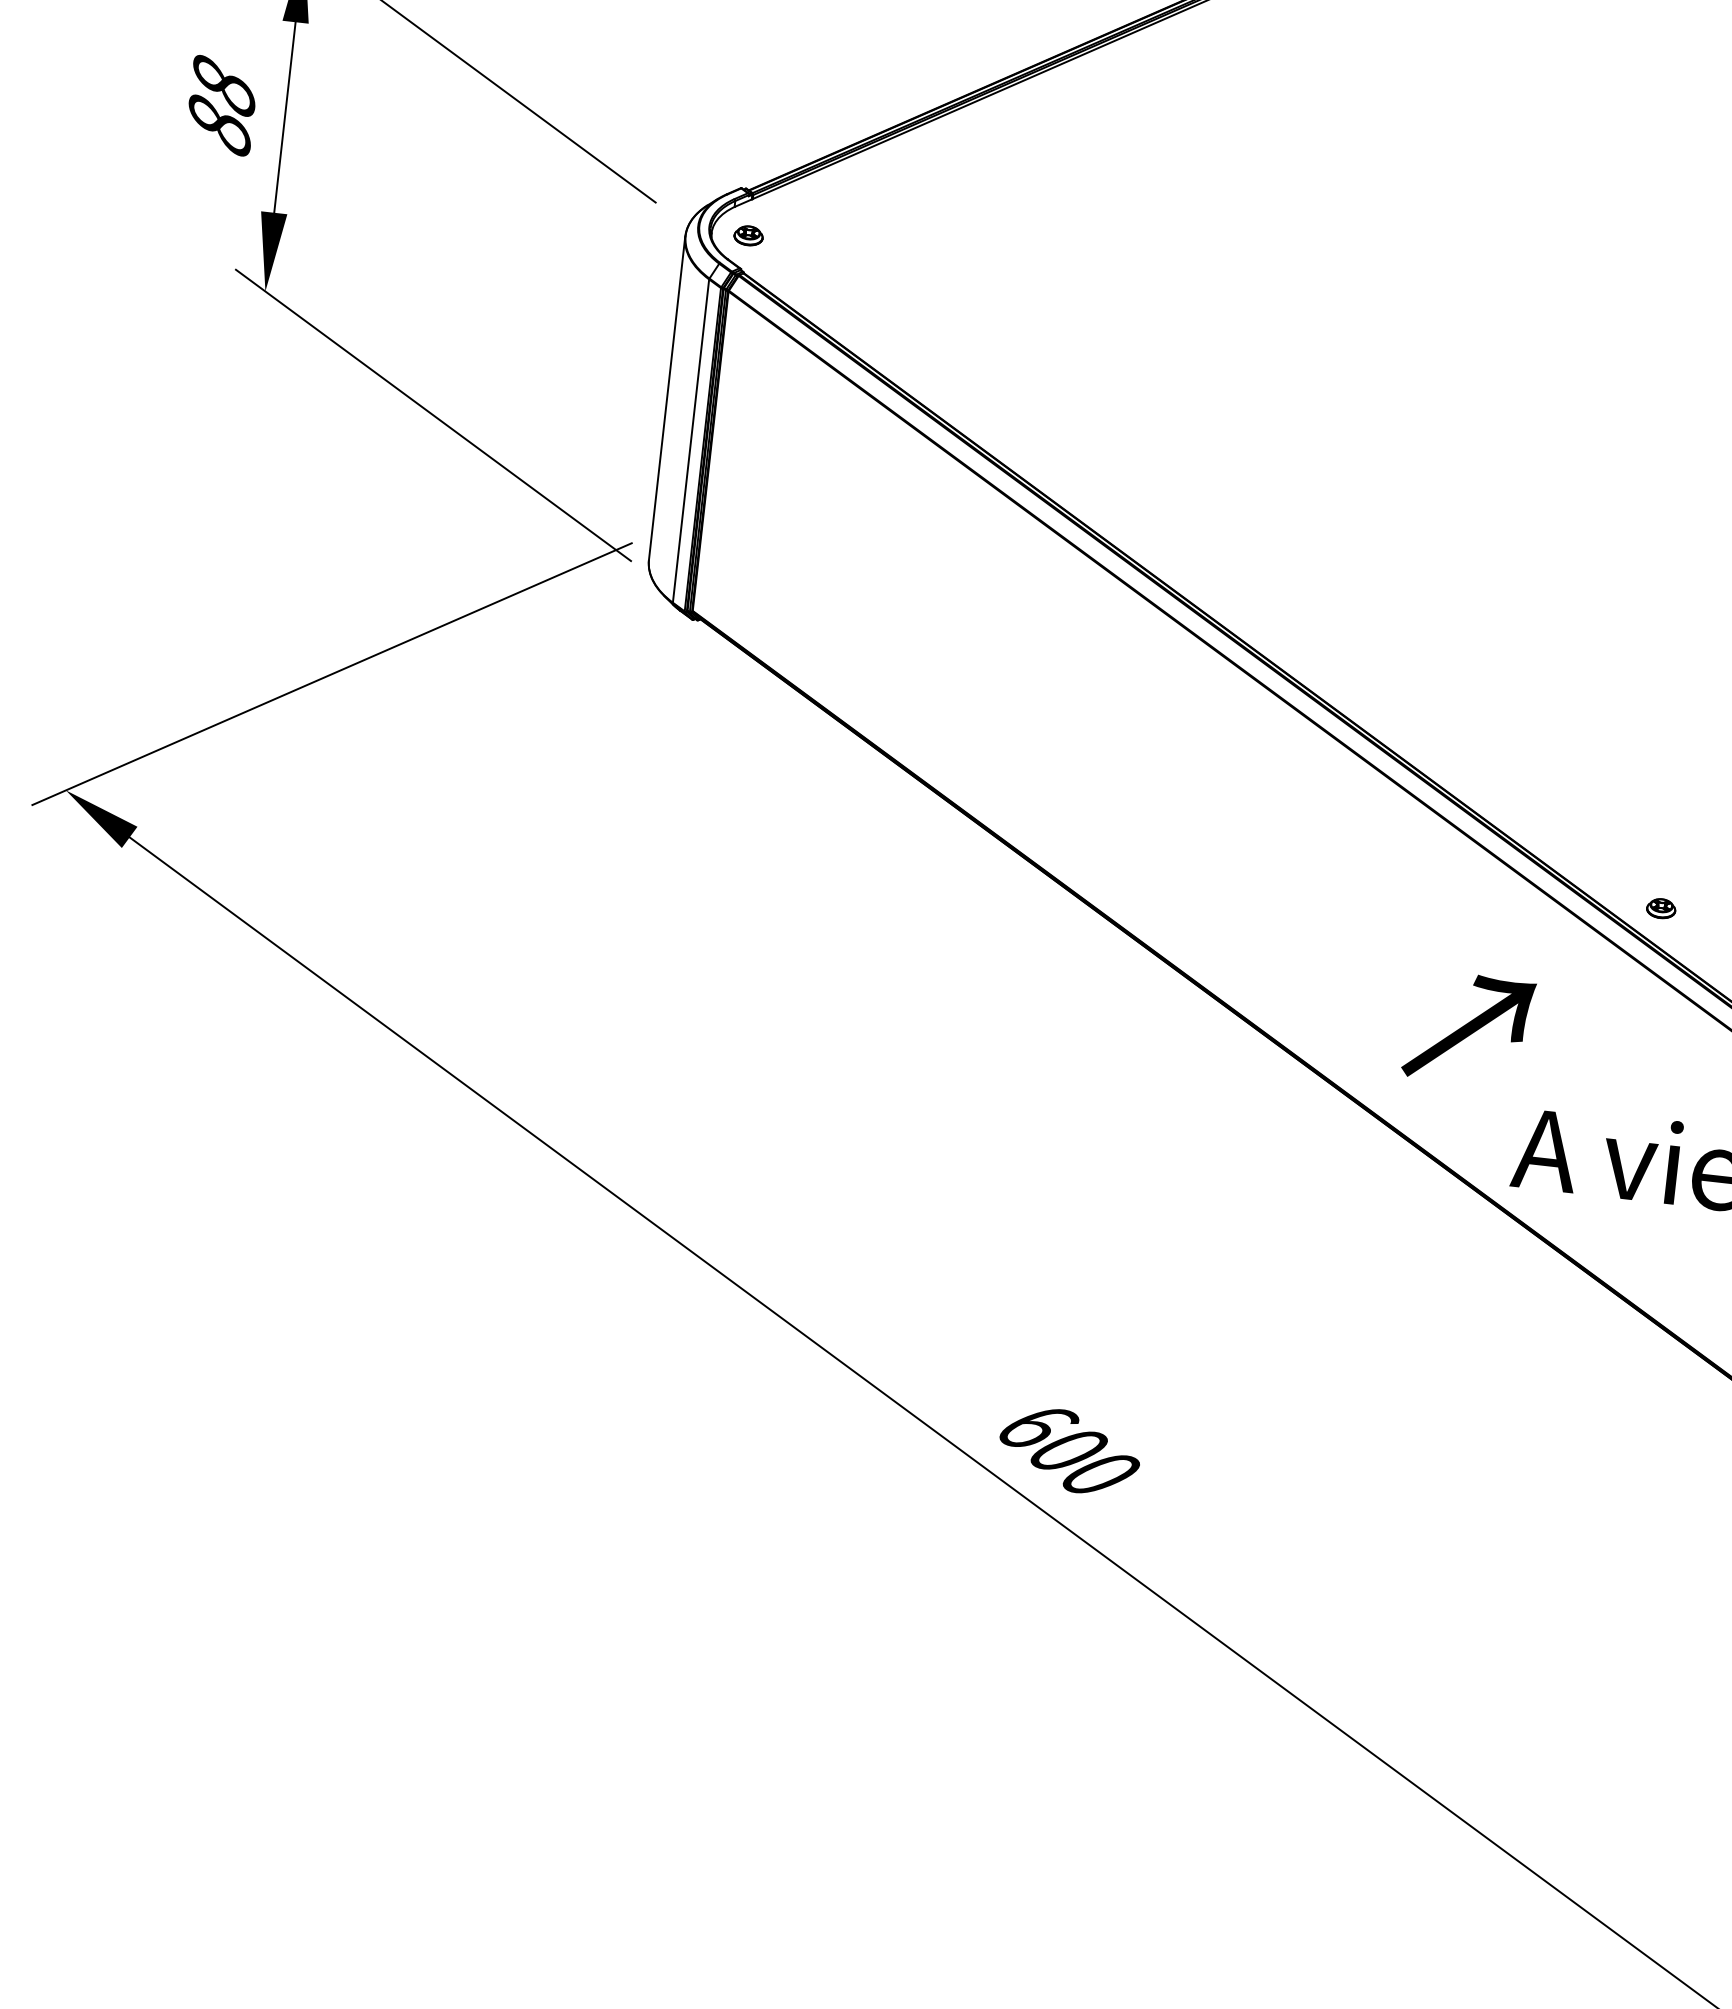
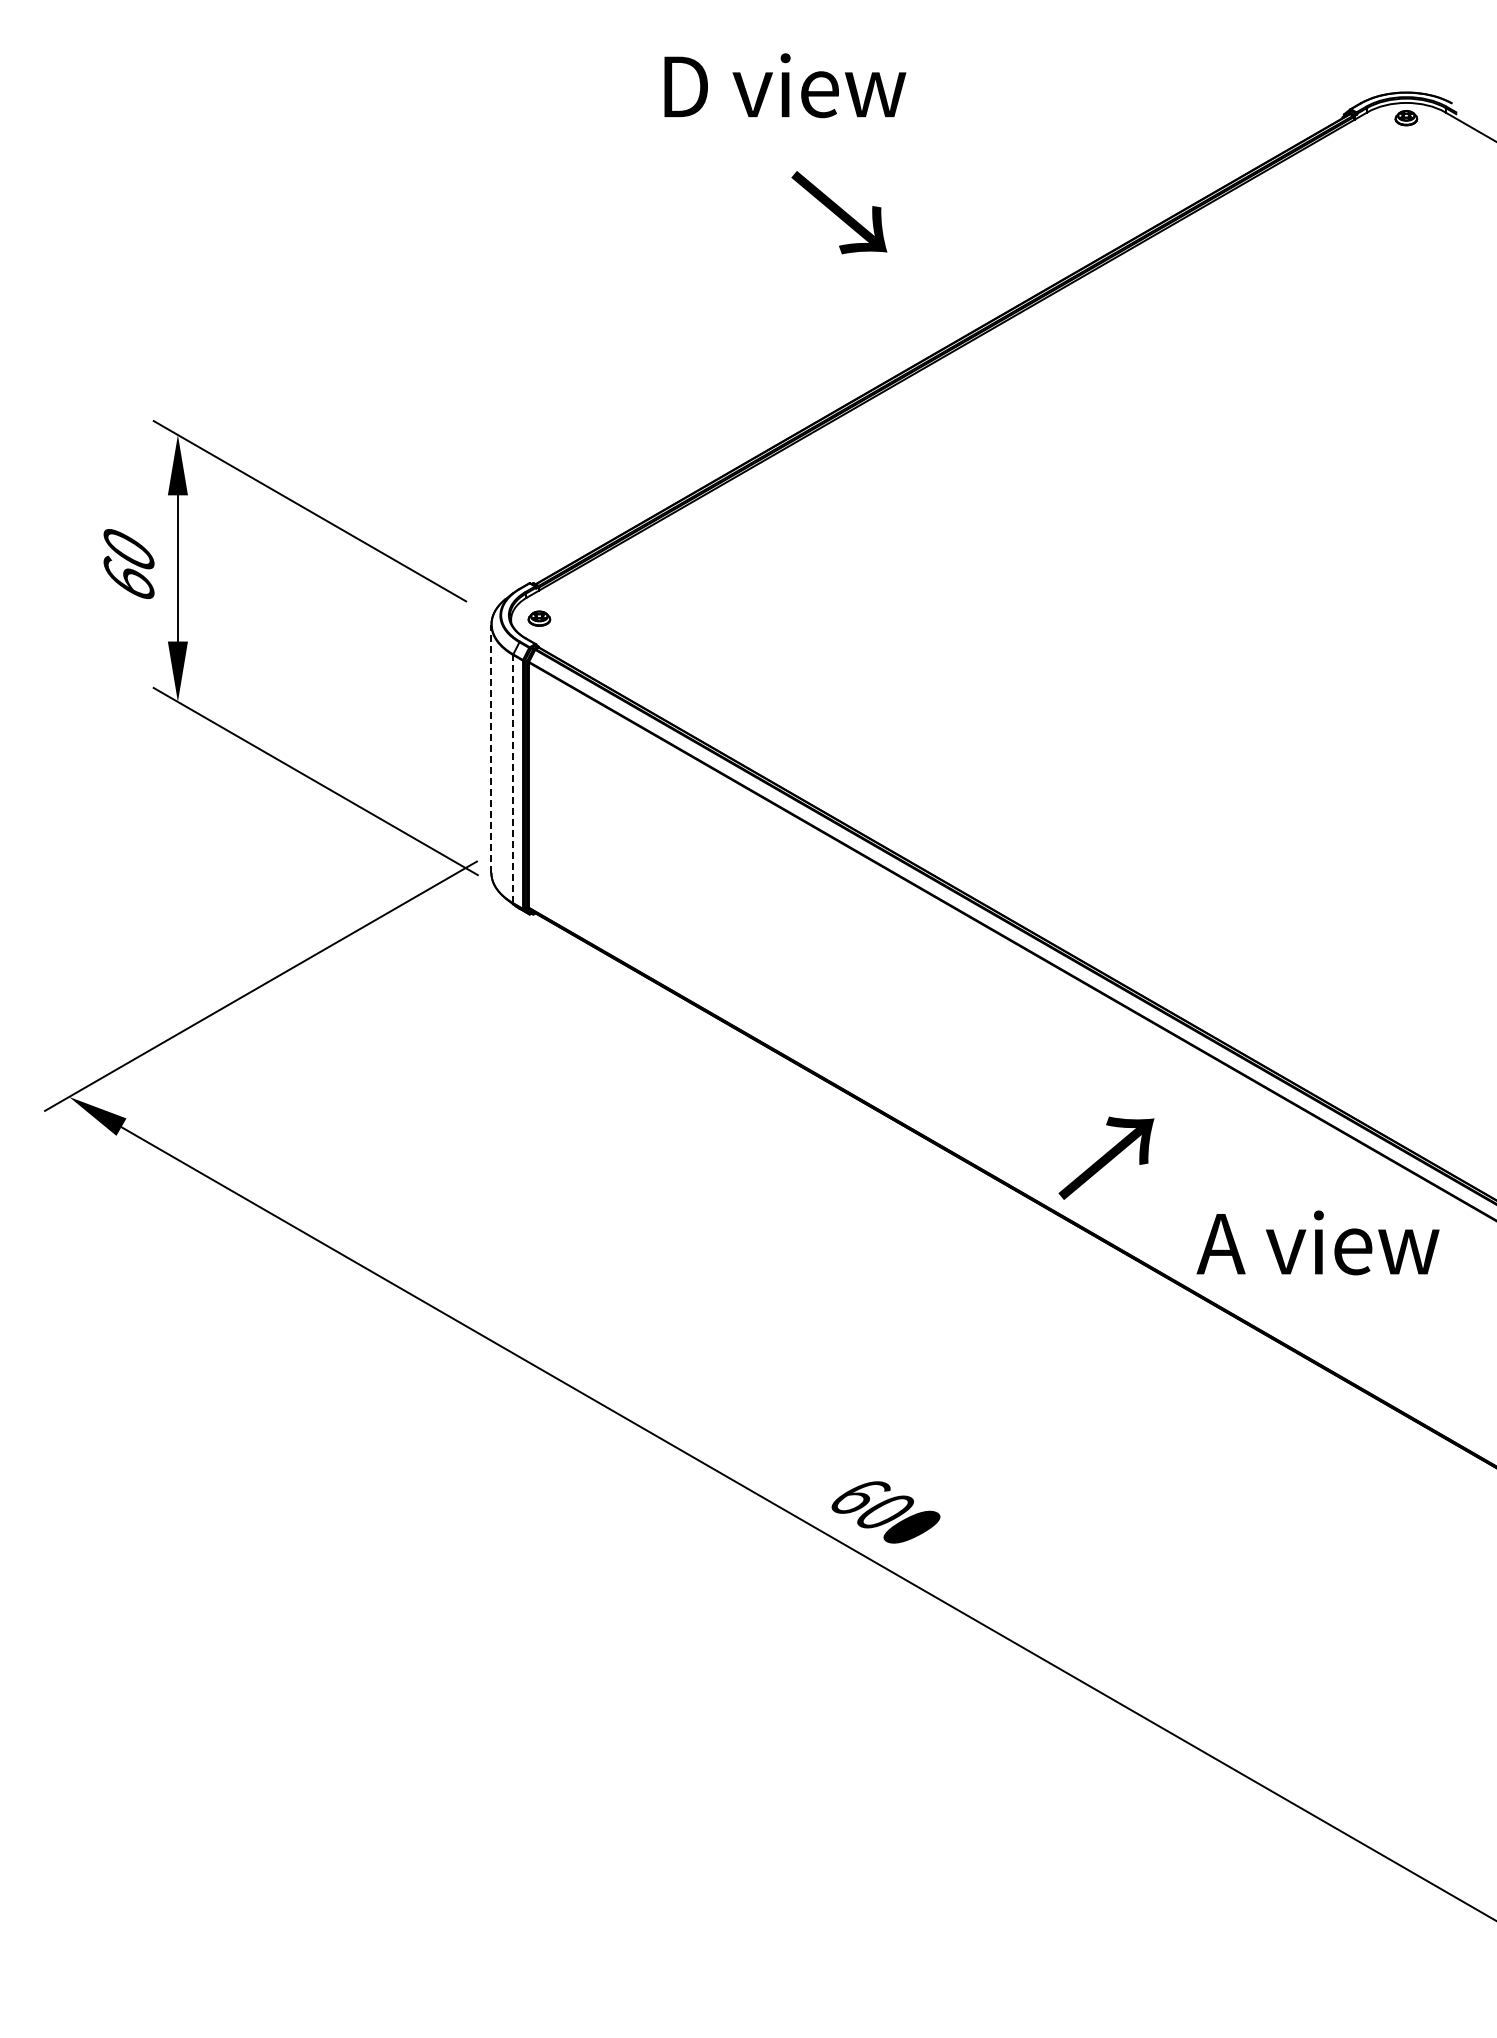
text: (221, 105) -> (128, 564), 88 -> 60
line: (667, 398) -> (491, 748), solid -> dashed
line: (691, 440) -> (513, 778), solid -> dashed
part: (1660, 907) -> (1287, 1050), removed
text: (1468, 1027) -> (1106, 1157), moved

